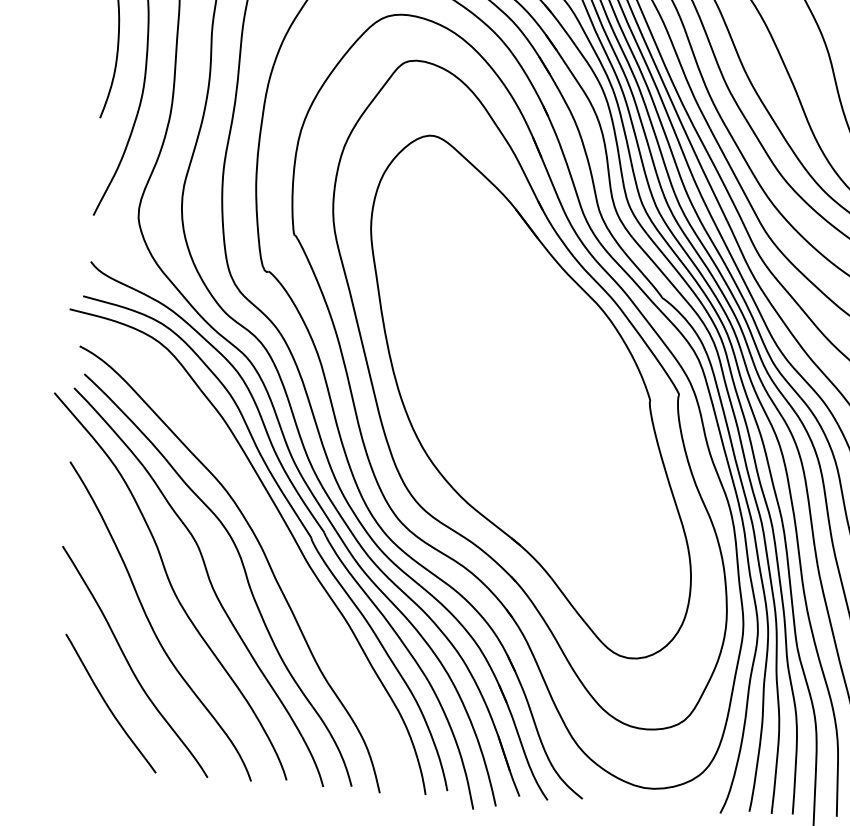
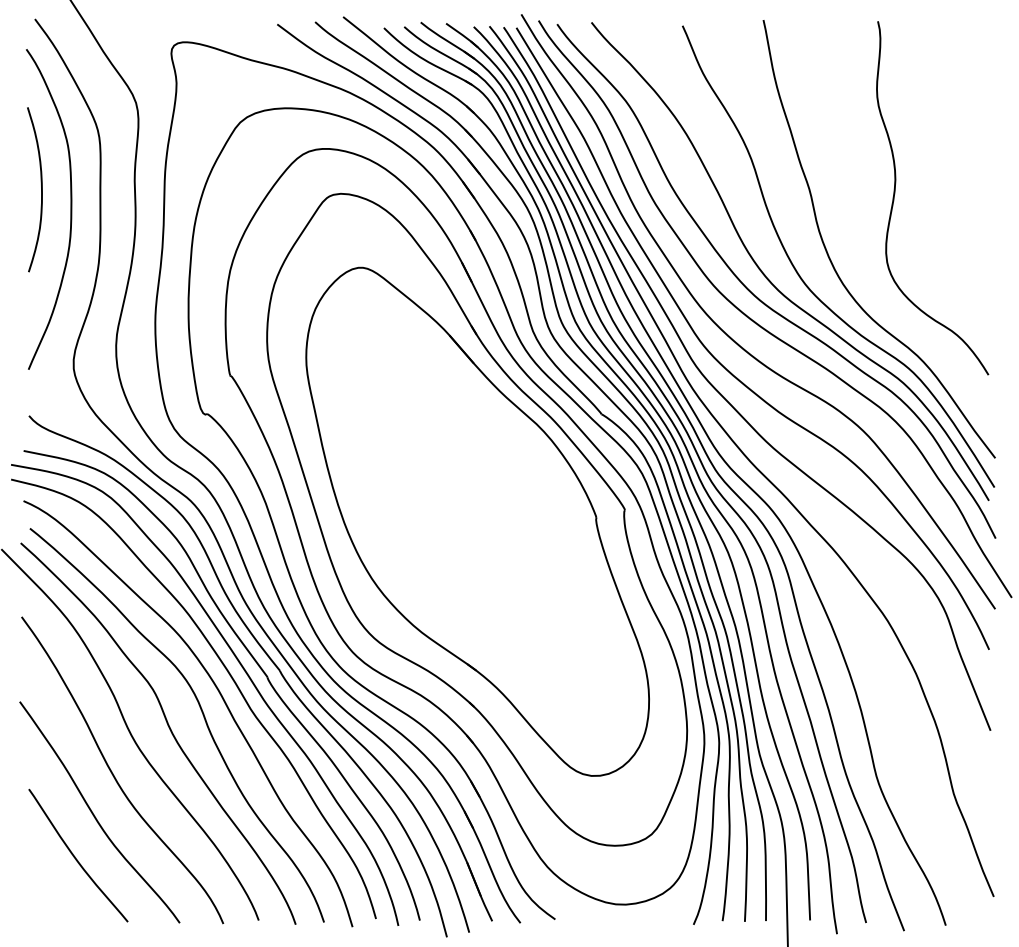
curve: (272, 532) -> (228, 674), added

